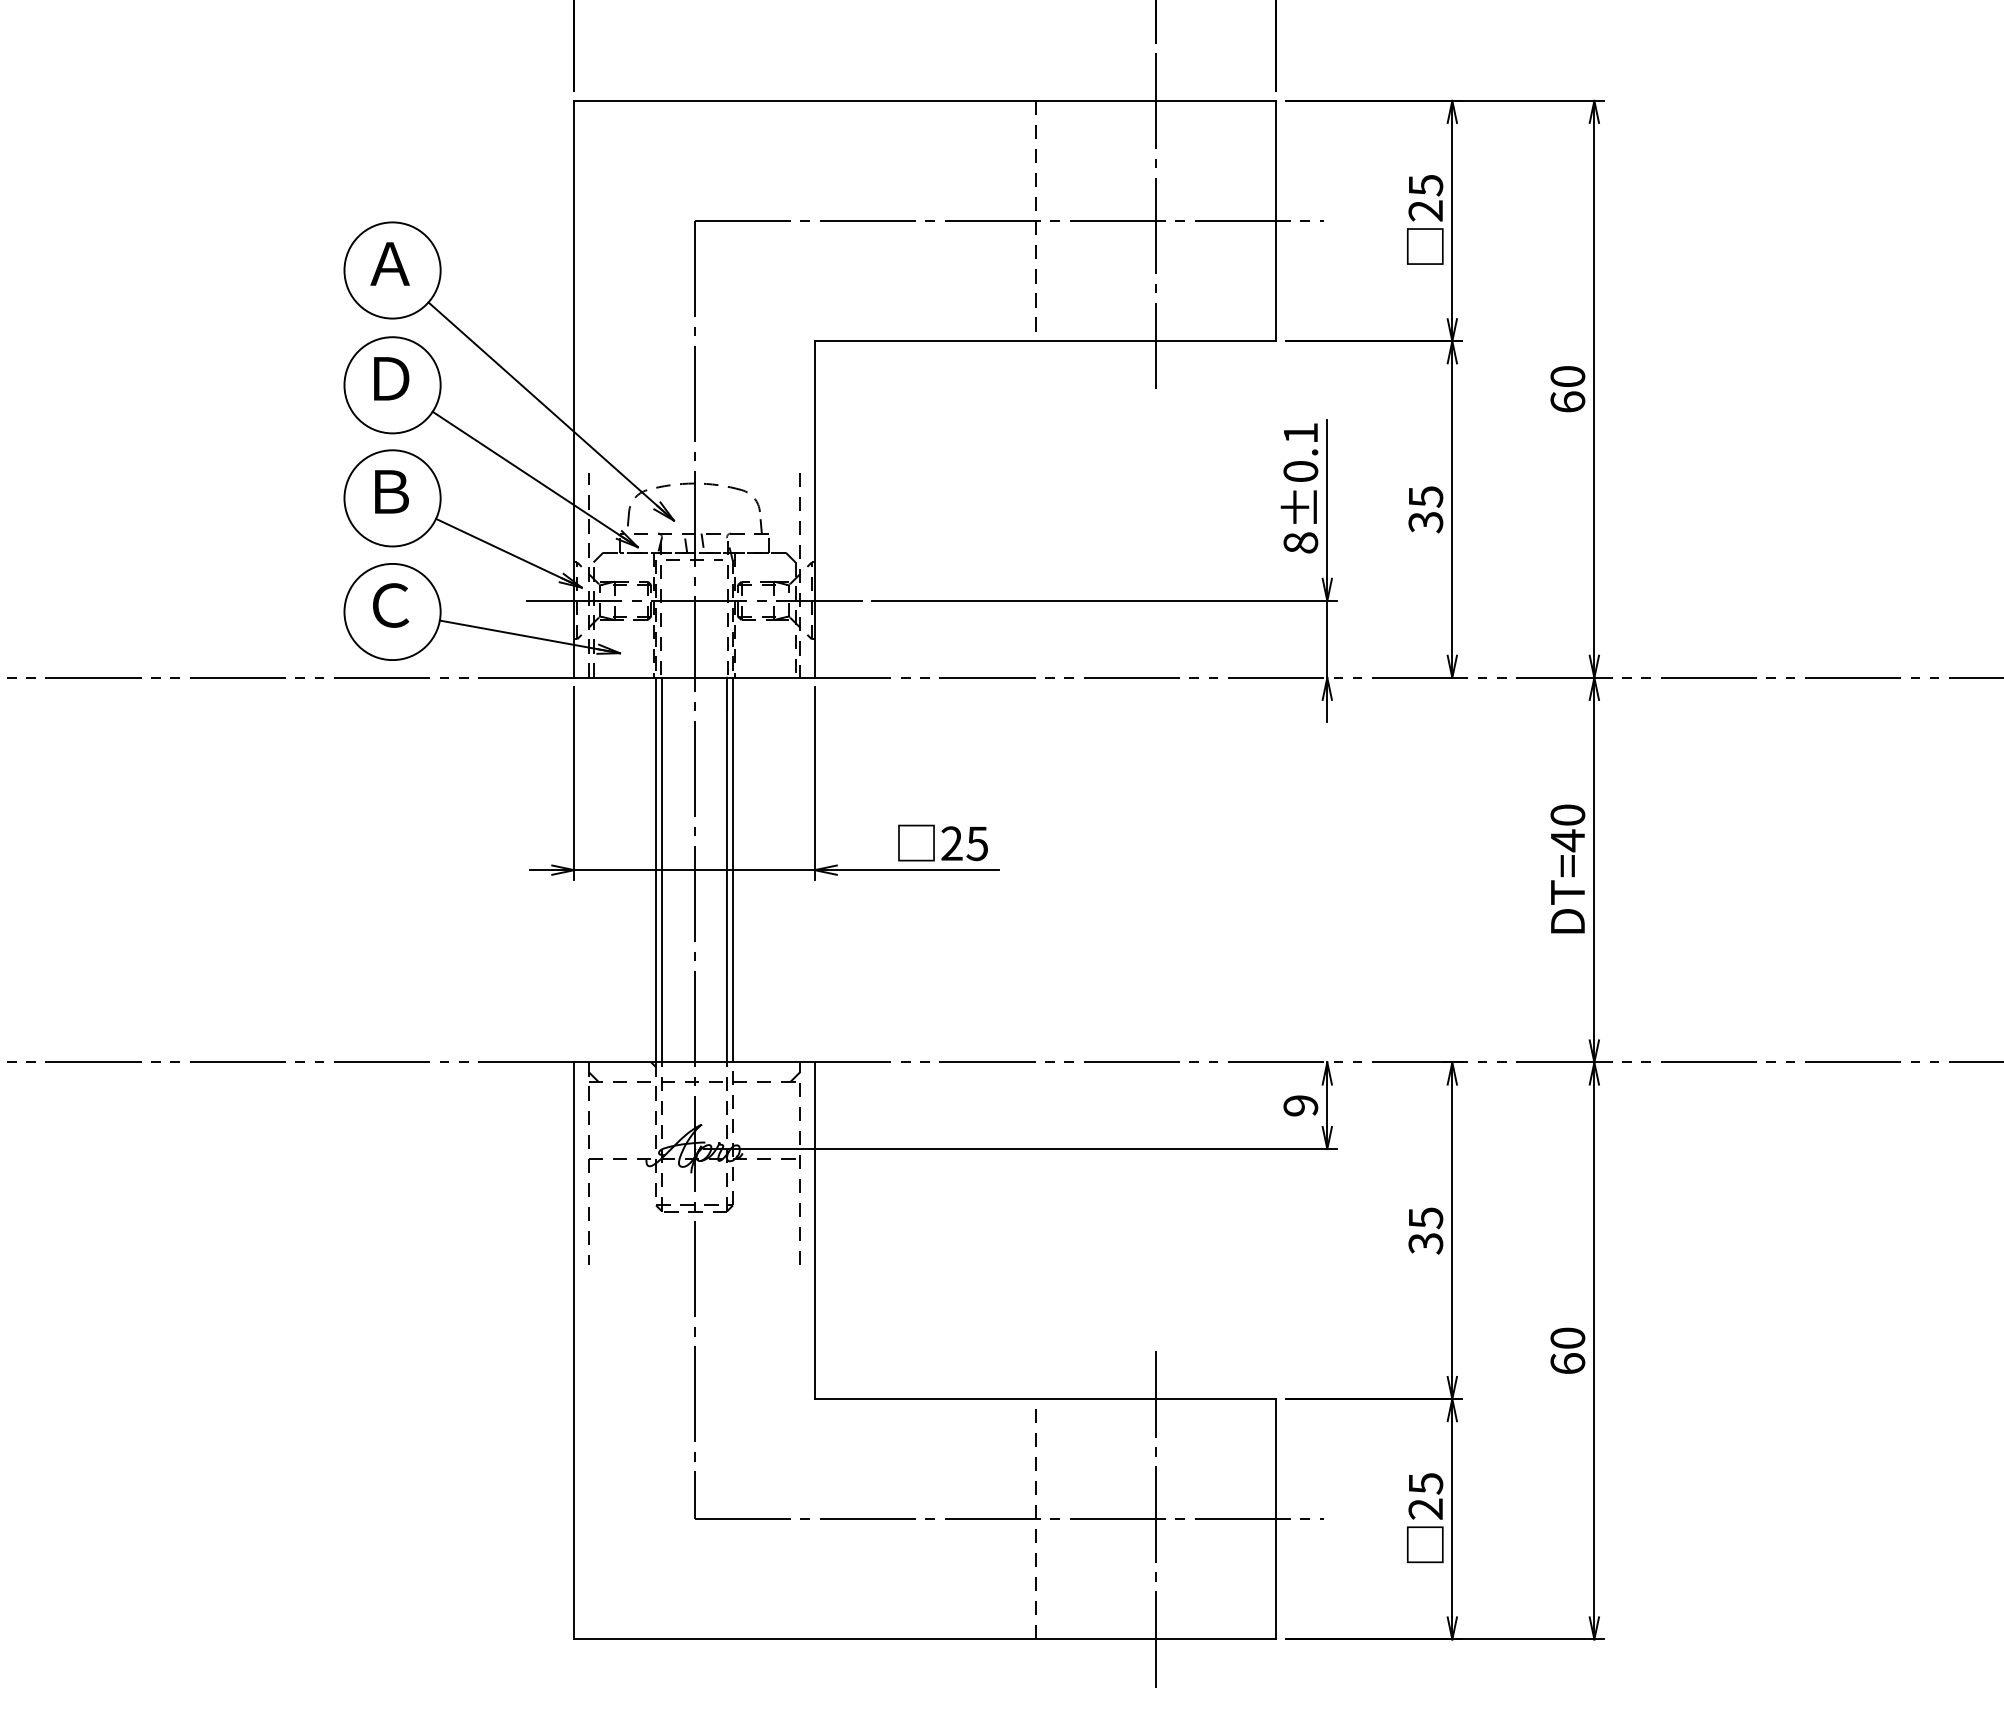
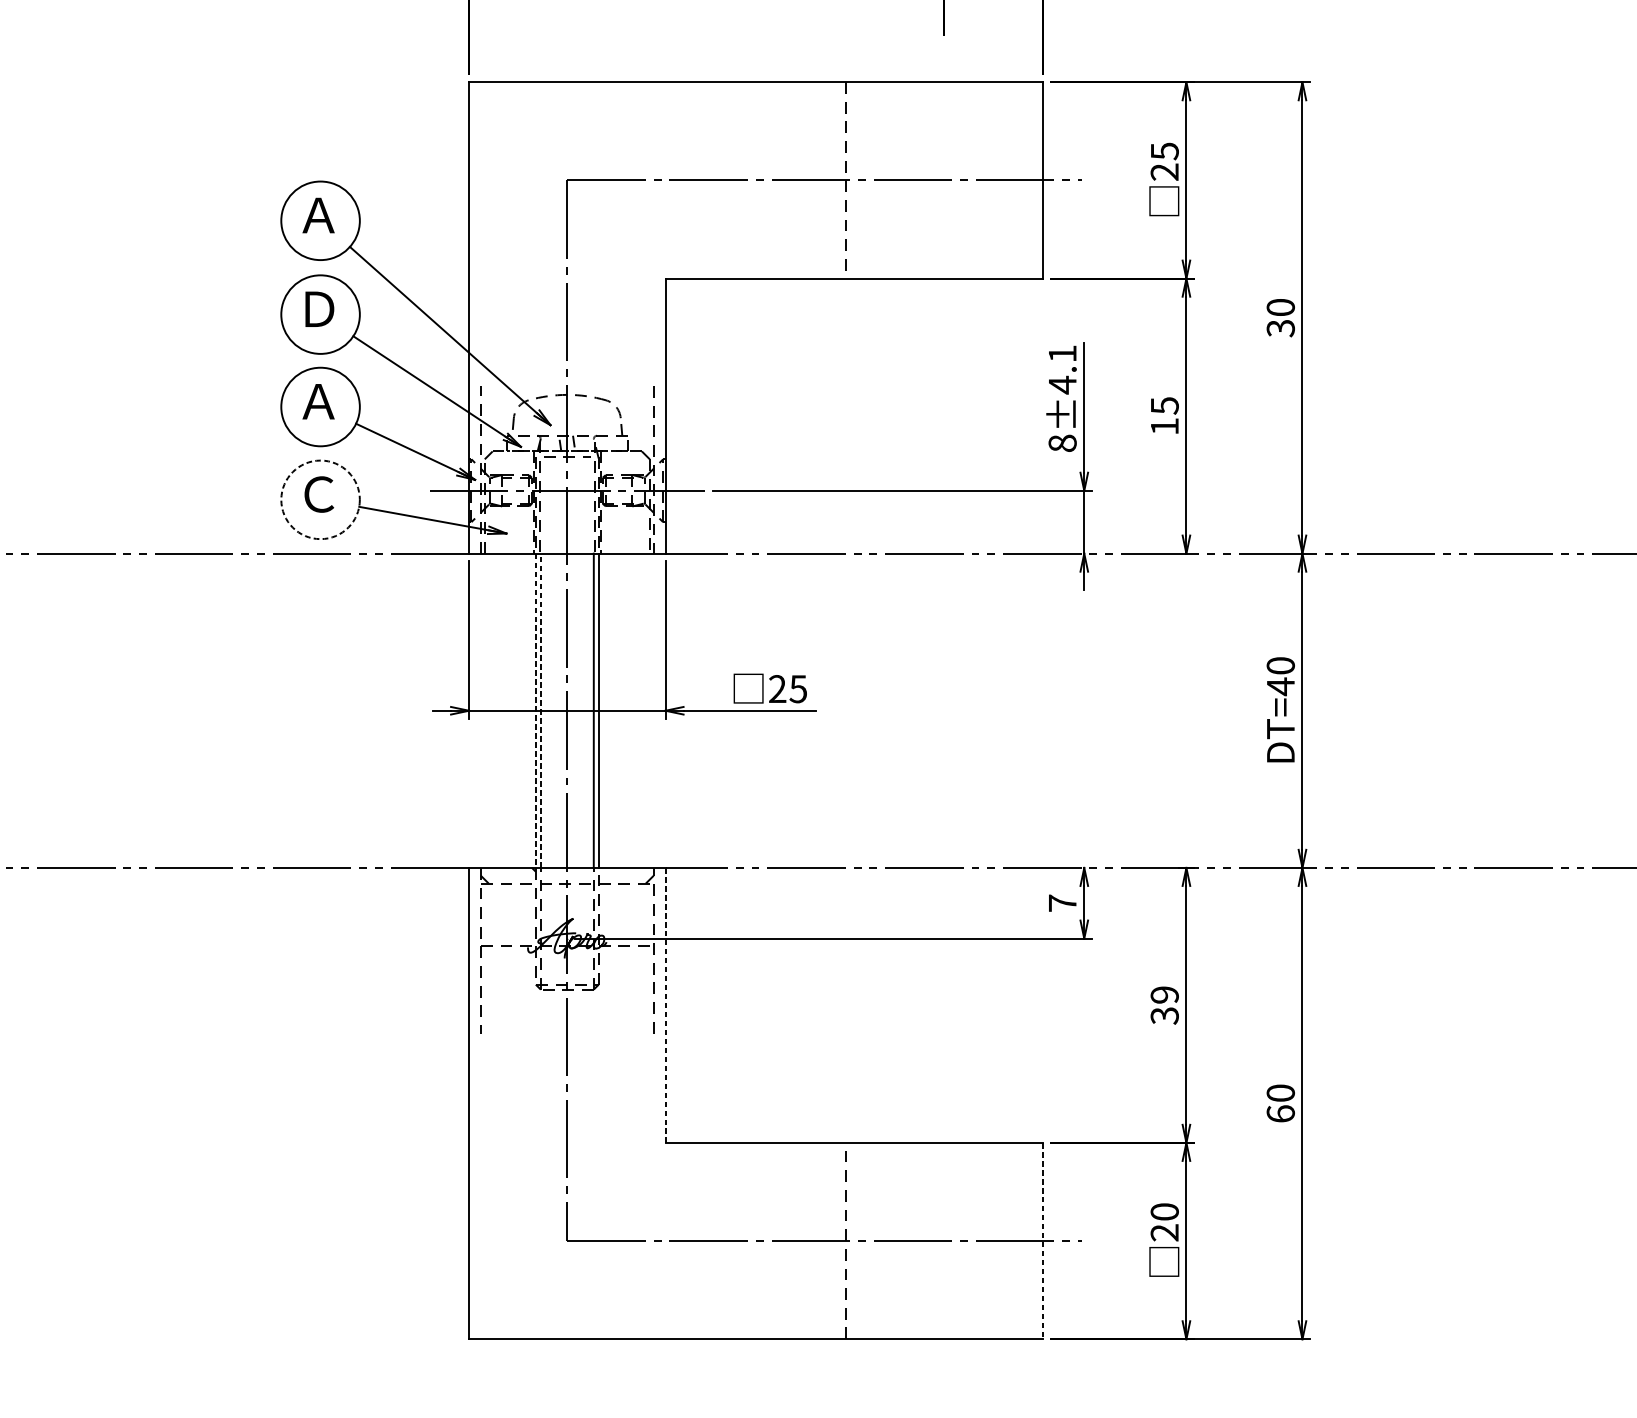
line: (1156, 220) -> (944, 179), removed
text: (1567, 402) -> (1280, 328), 60 -> 30
text: (1300, 471) -> (1062, 385), 8±0.1 -> 8±4.1
text: (389, 491) -> (318, 401), Ｂ -> Ａ
text: (1425, 522) -> (1164, 426), 35 -> 15
circle: (392, 611) -> (320, 499), solid -> dashed
line: (662, 869) -> (541, 710), solid -> dashed
line: (656, 870) -> (536, 711), solid -> dashed
text: (1300, 1105) -> (1062, 903), 9 -> 7
text: (1425, 1218) -> (1164, 995), 35 -> 39
line: (814, 1231) -> (665, 1005), solid -> dashed
text: (1425, 1483) -> (1164, 1211), 25 -> 20
line: (1156, 1518) -> (944, 1240), removed
line: (1276, 1519) -> (1042, 1241), solid -> dashed

